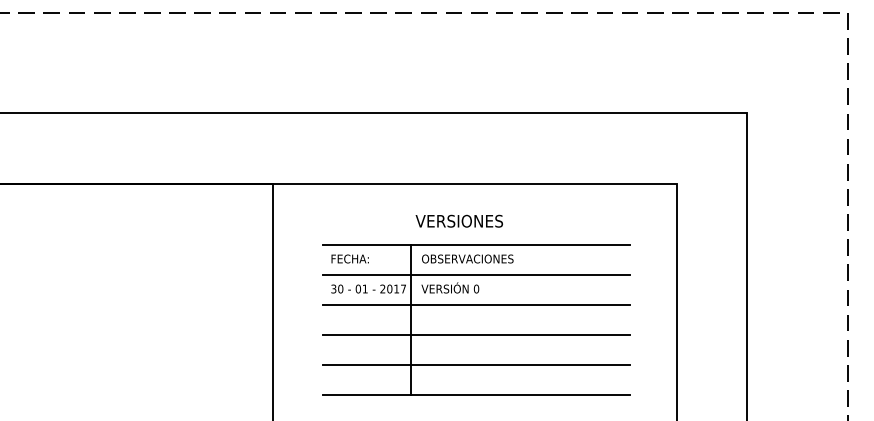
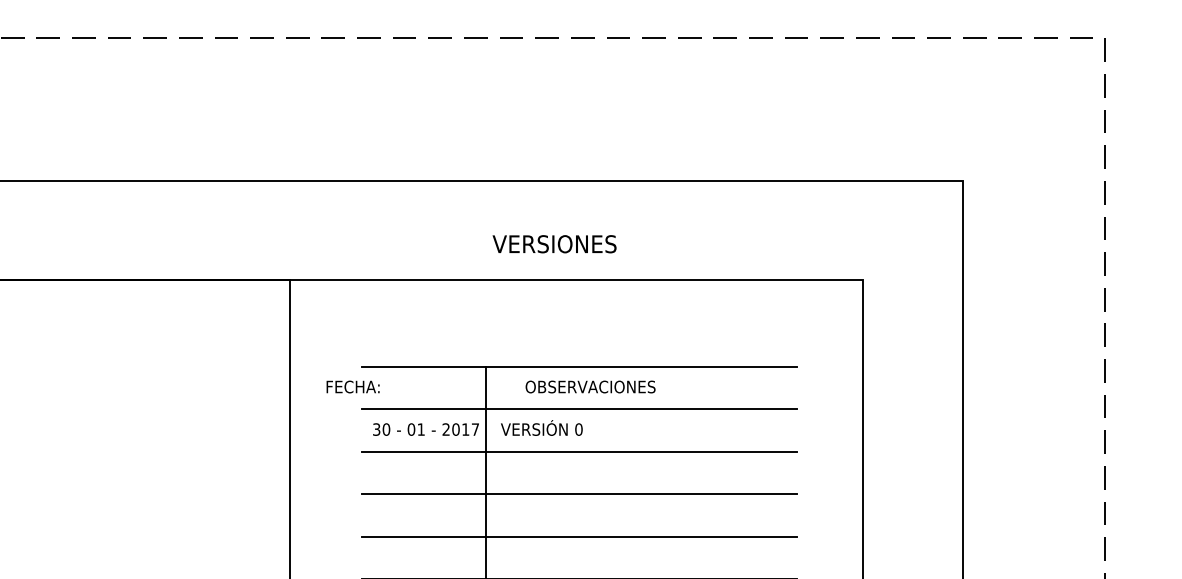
text: (458, 220) -> (553, 243), moved
text: (349, 258) -> (352, 386), moved
text: (467, 258) -> (590, 386), moved

